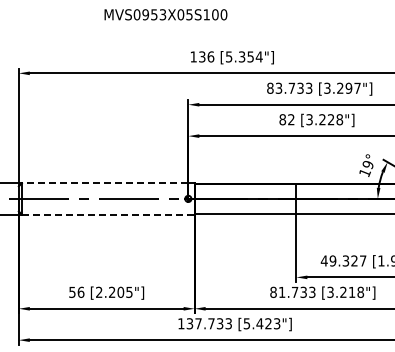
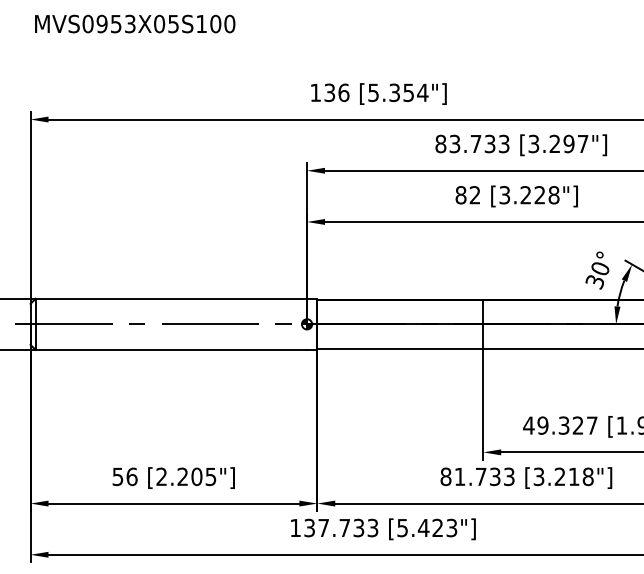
text: (165, 14) -> (134, 23), moved
text: (366, 169) -> (597, 276), 19° -> 30°
line: (104, 183) -> (170, 299), dashed -> solid
line: (105, 214) -> (171, 349), dashed -> solid

